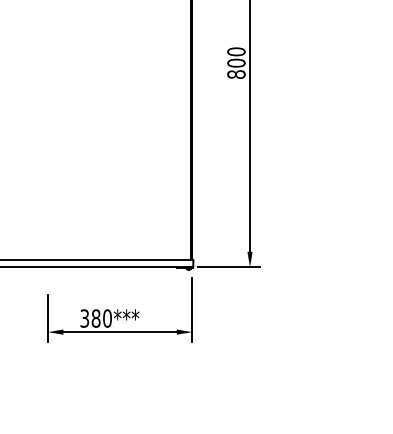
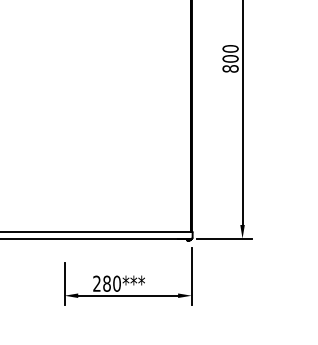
text: (84, 318) -> (96, 283), 380*** -> 280***

